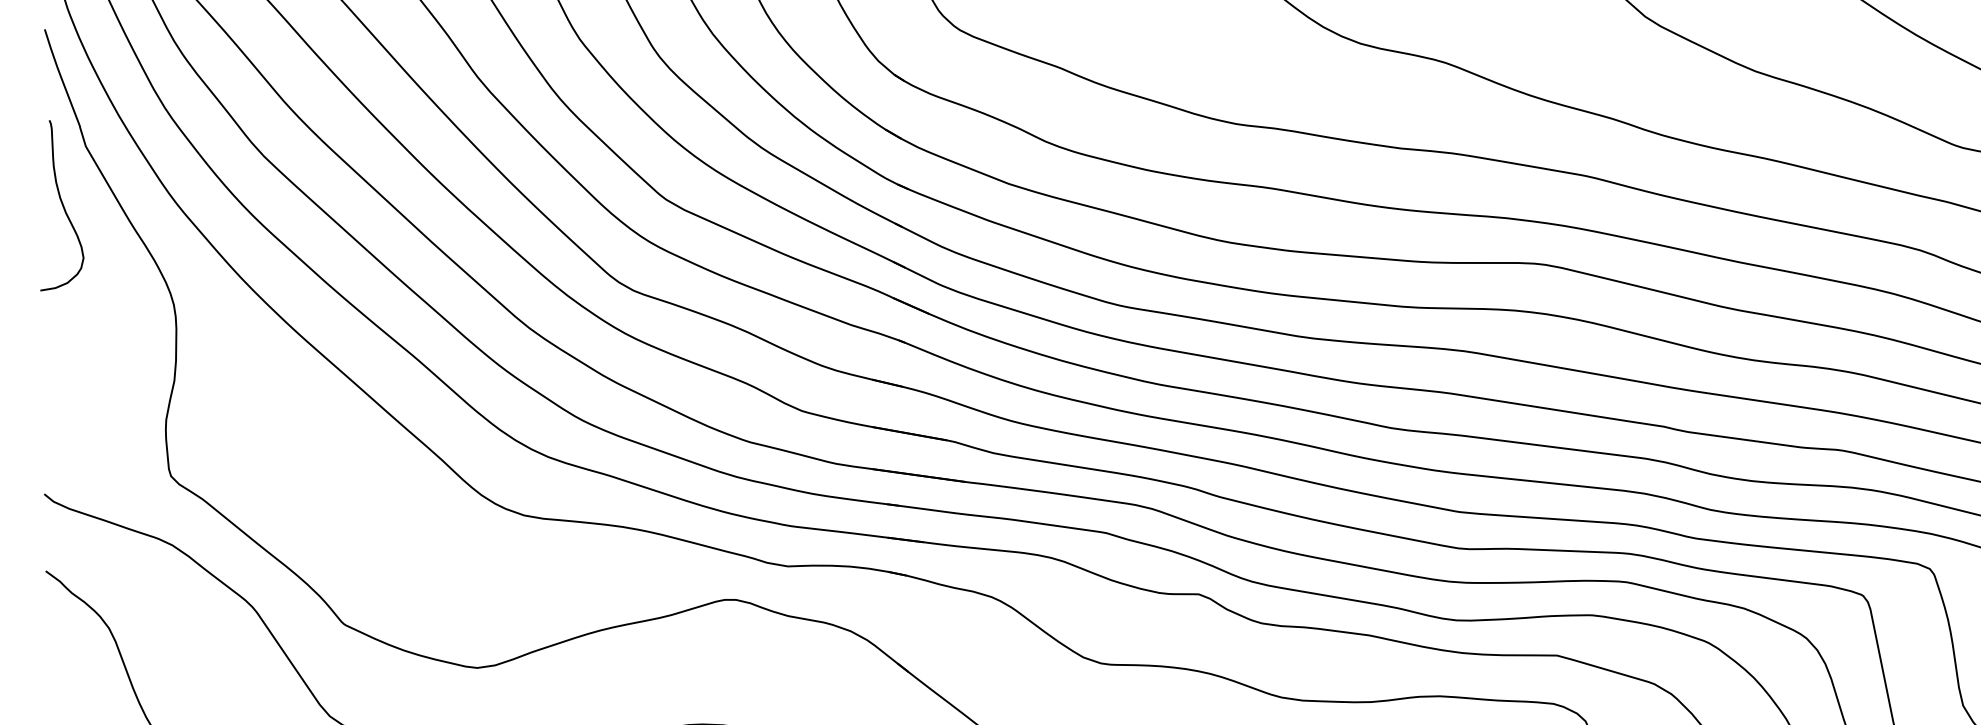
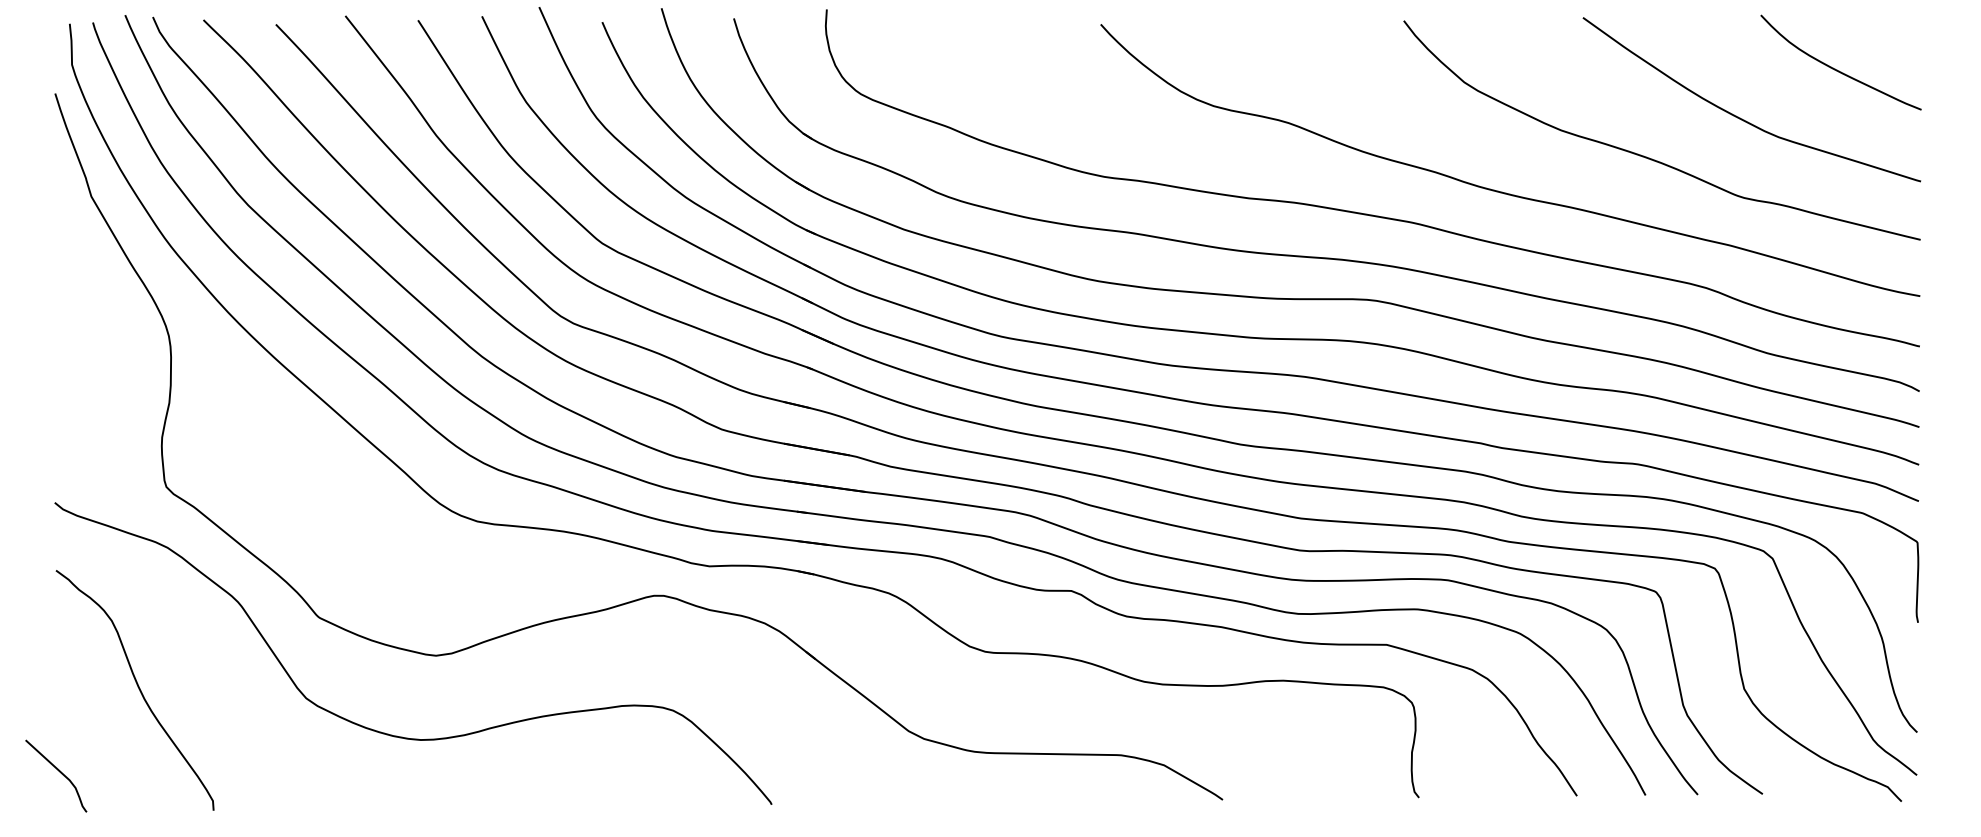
curve: (62, 205) -> (70, 248), removed

